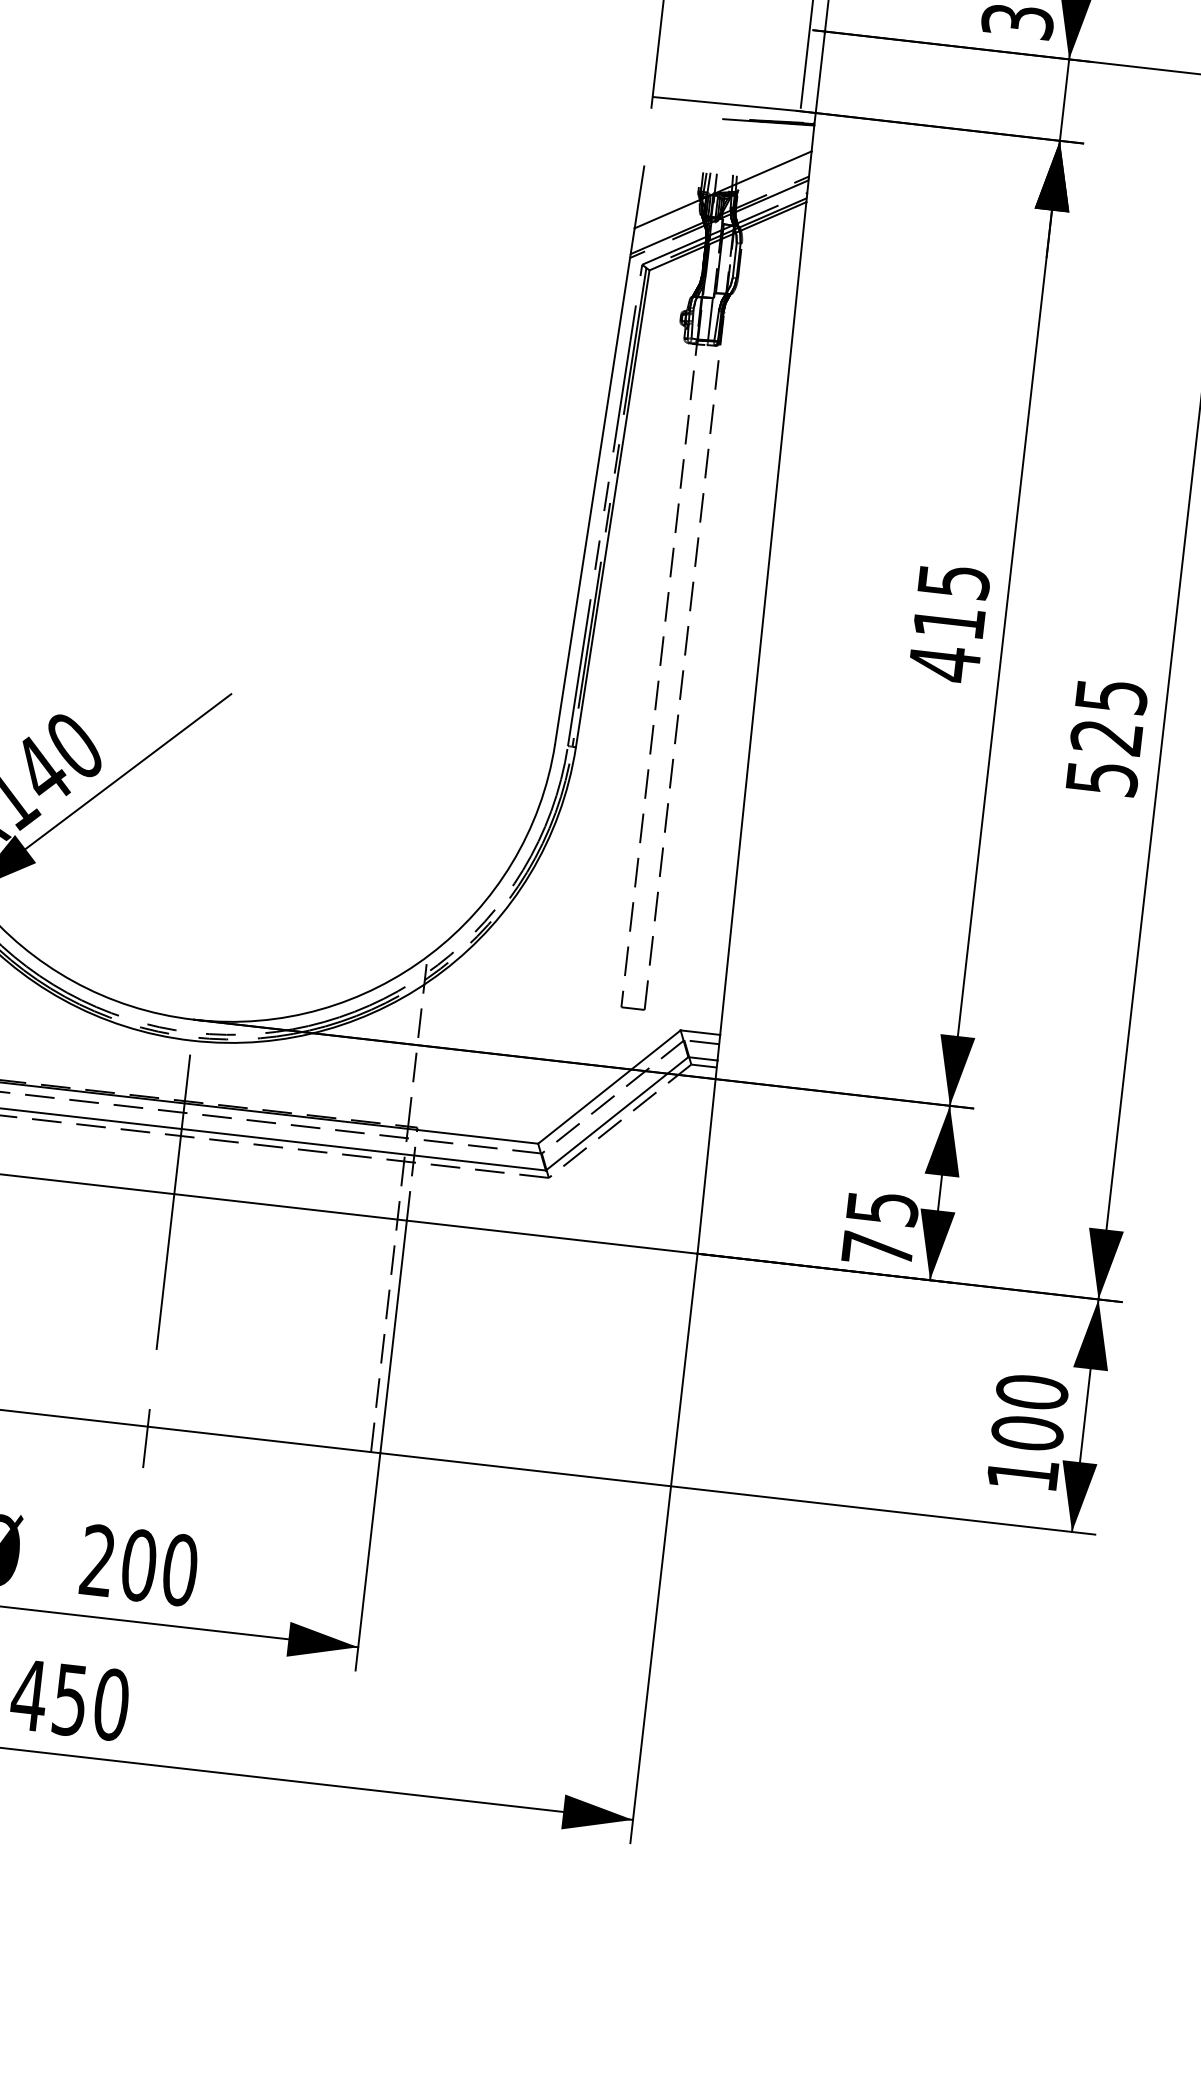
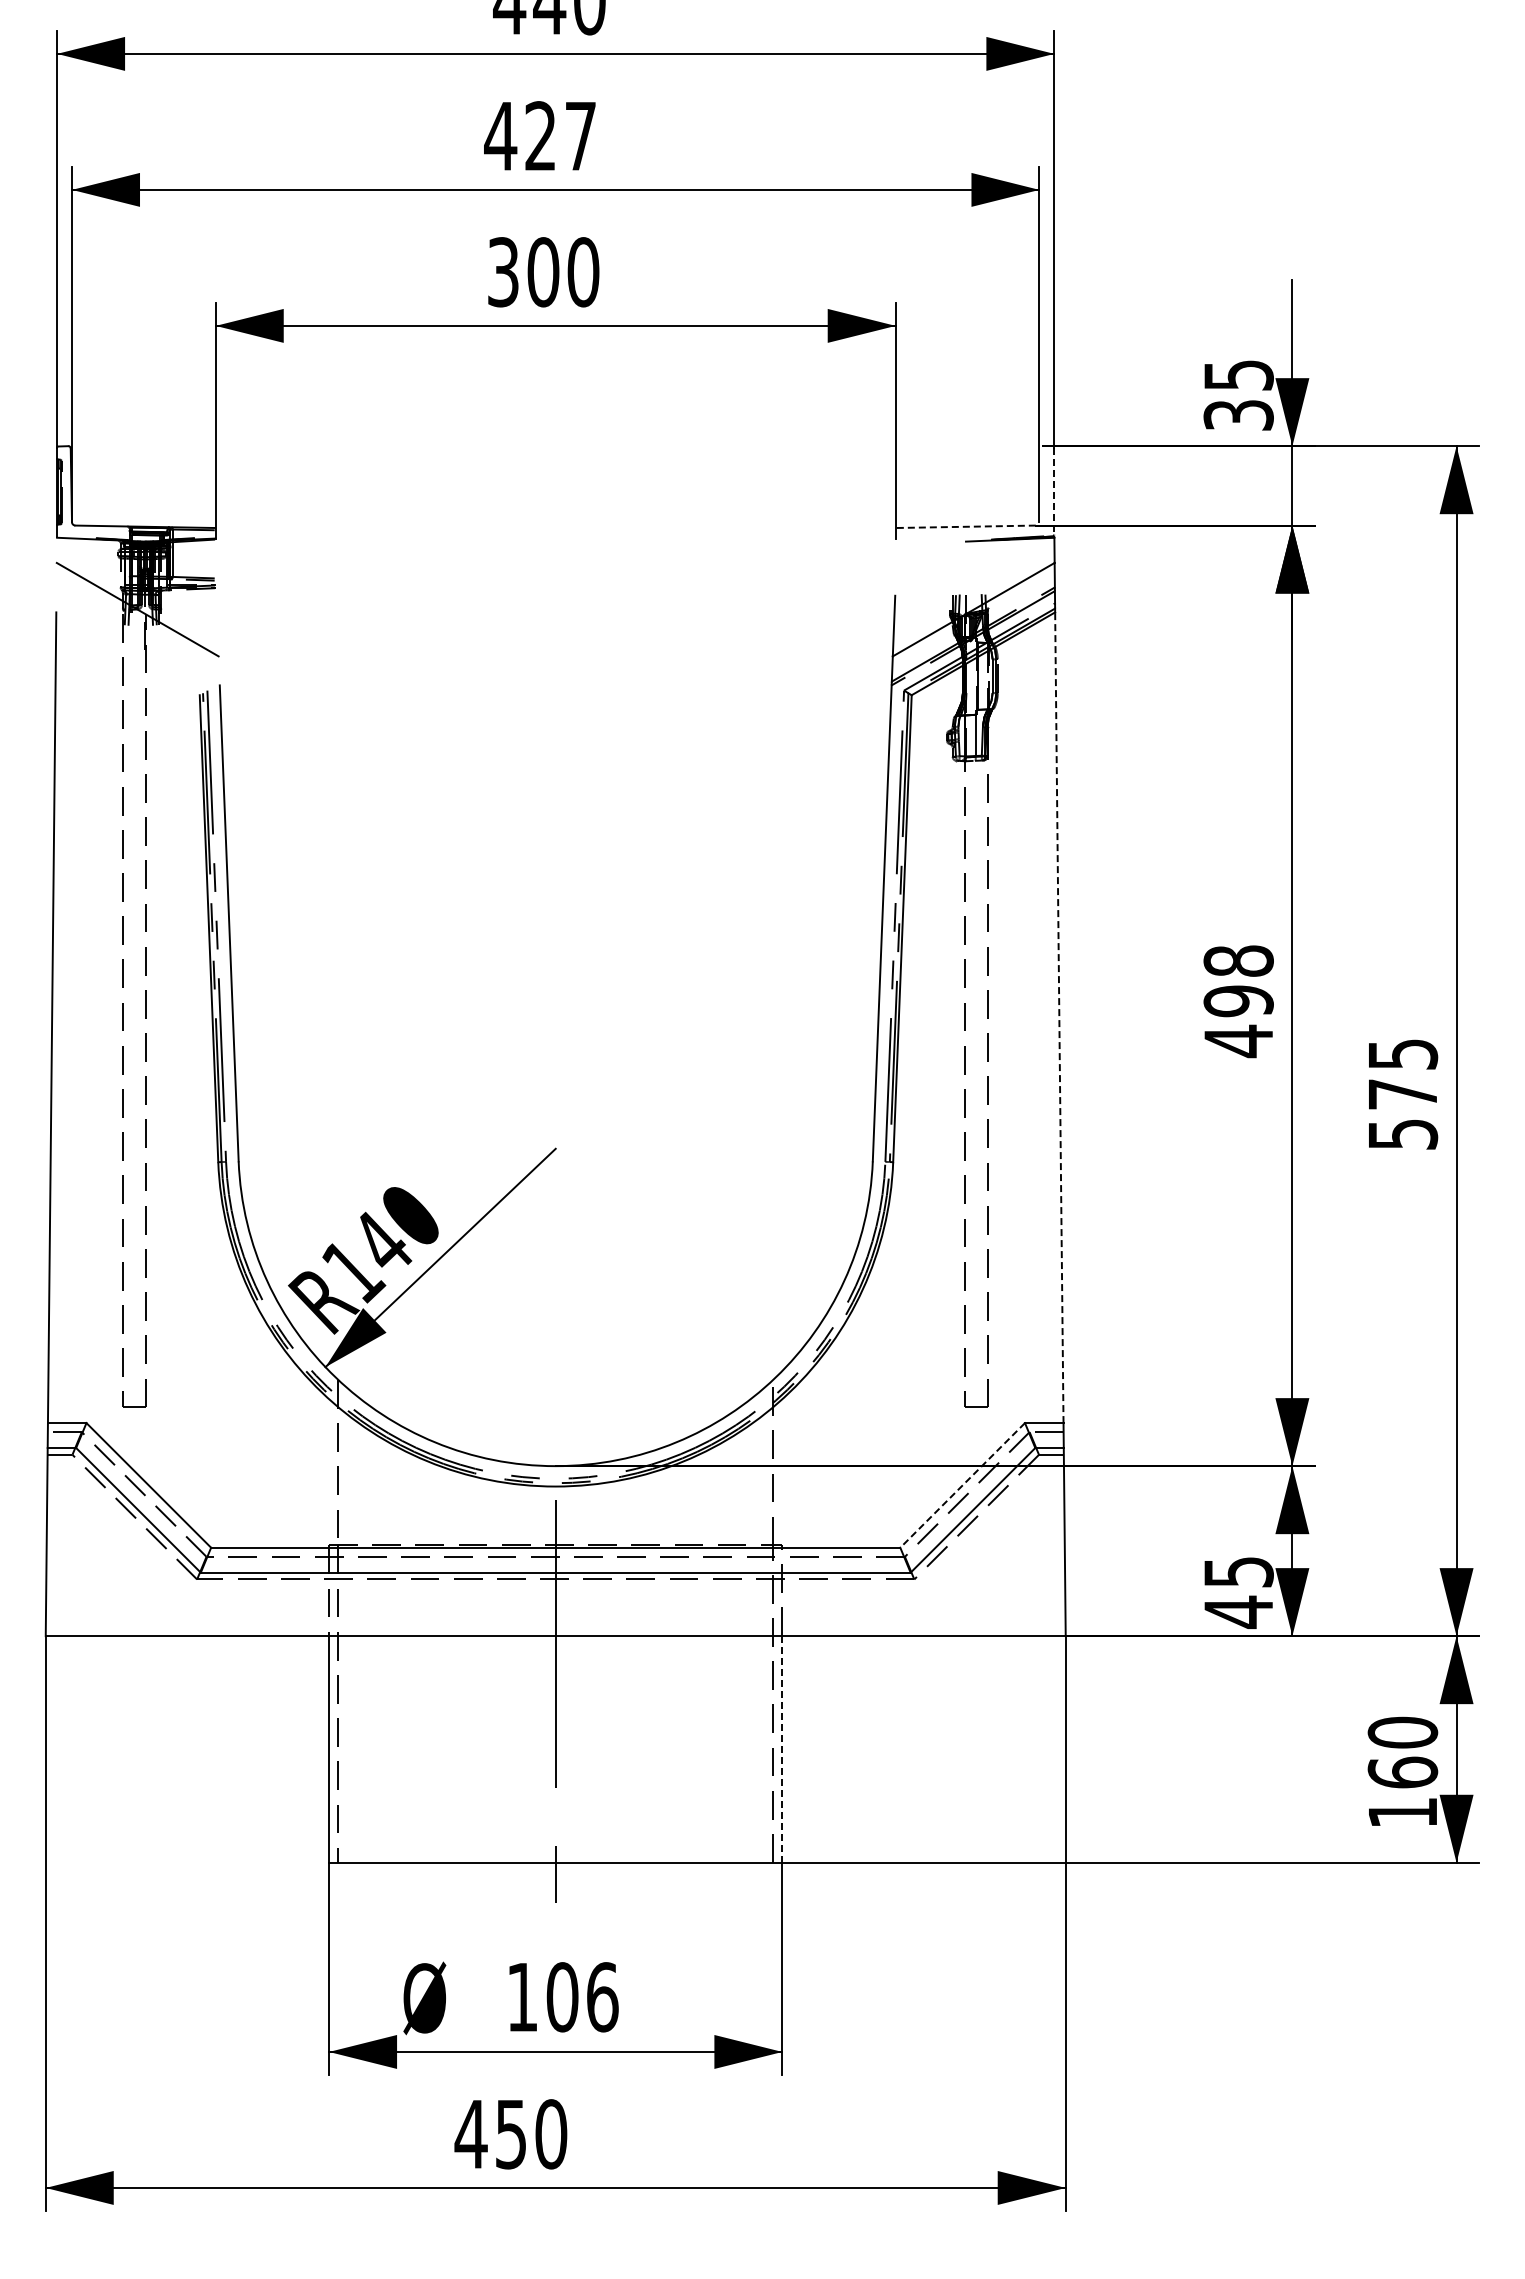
line: (819, 79) -> (1054, 492), solid -> dashed
line: (725, 103) -> (966, 526), solid -> dashed
text: (951, 602) -> (1238, 981), 415 -> 498
line: (763, 618) -> (1059, 1017), solid -> dashed
text: (1105, 737) -> (1401, 1094), 525 -> 575
line: (609, 1087) -> (962, 1485), solid -> dashed
text: (877, 1249) -> (1238, 1612), 75 -> 45
line: (393, 1335) -> (782, 1748), solid -> dashed
text: (1027, 1433) -> (1402, 1772), 100 -> 160
text: (139, 1565) -> (562, 1997), 200 -> 106

